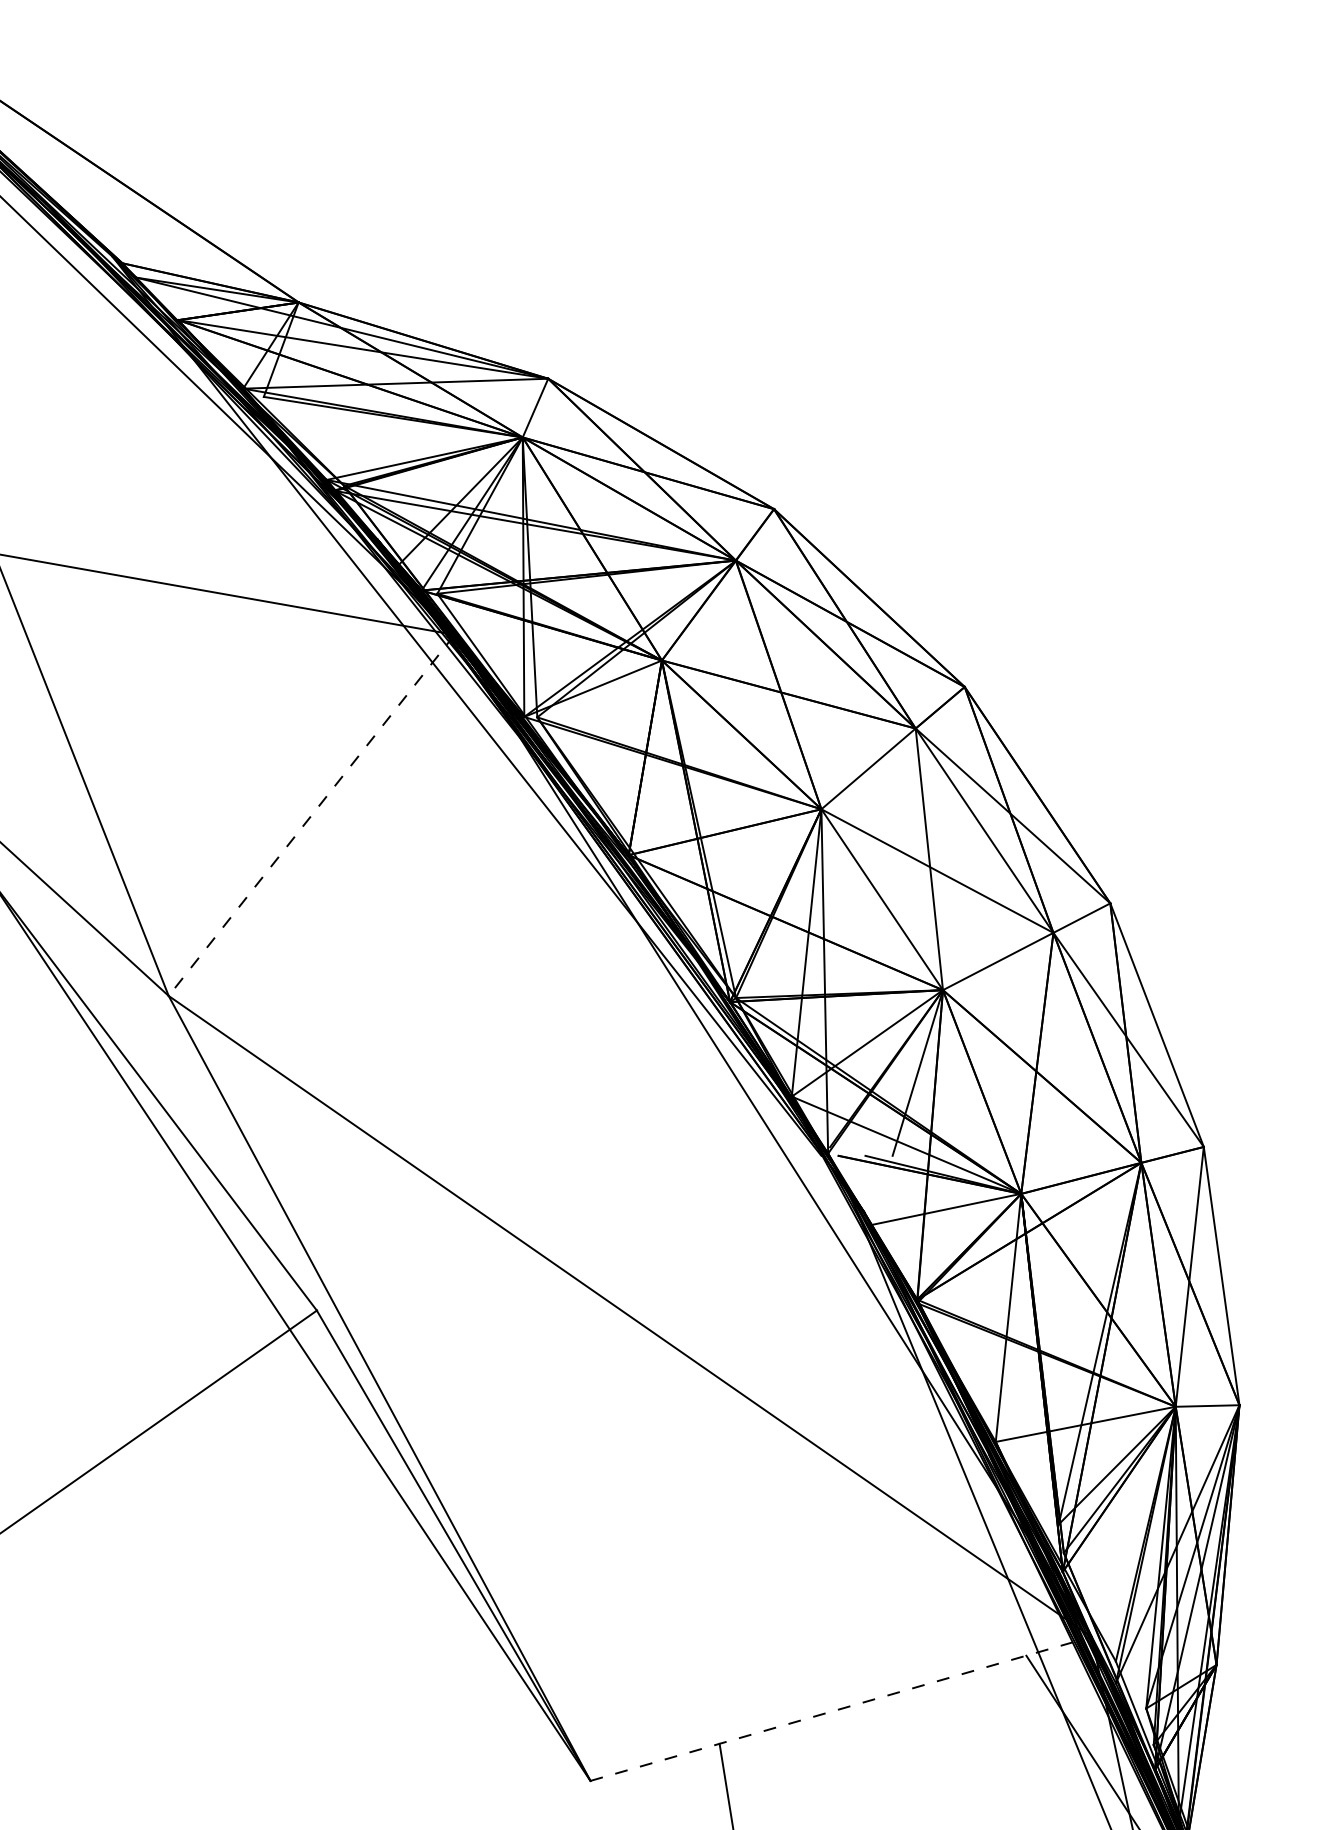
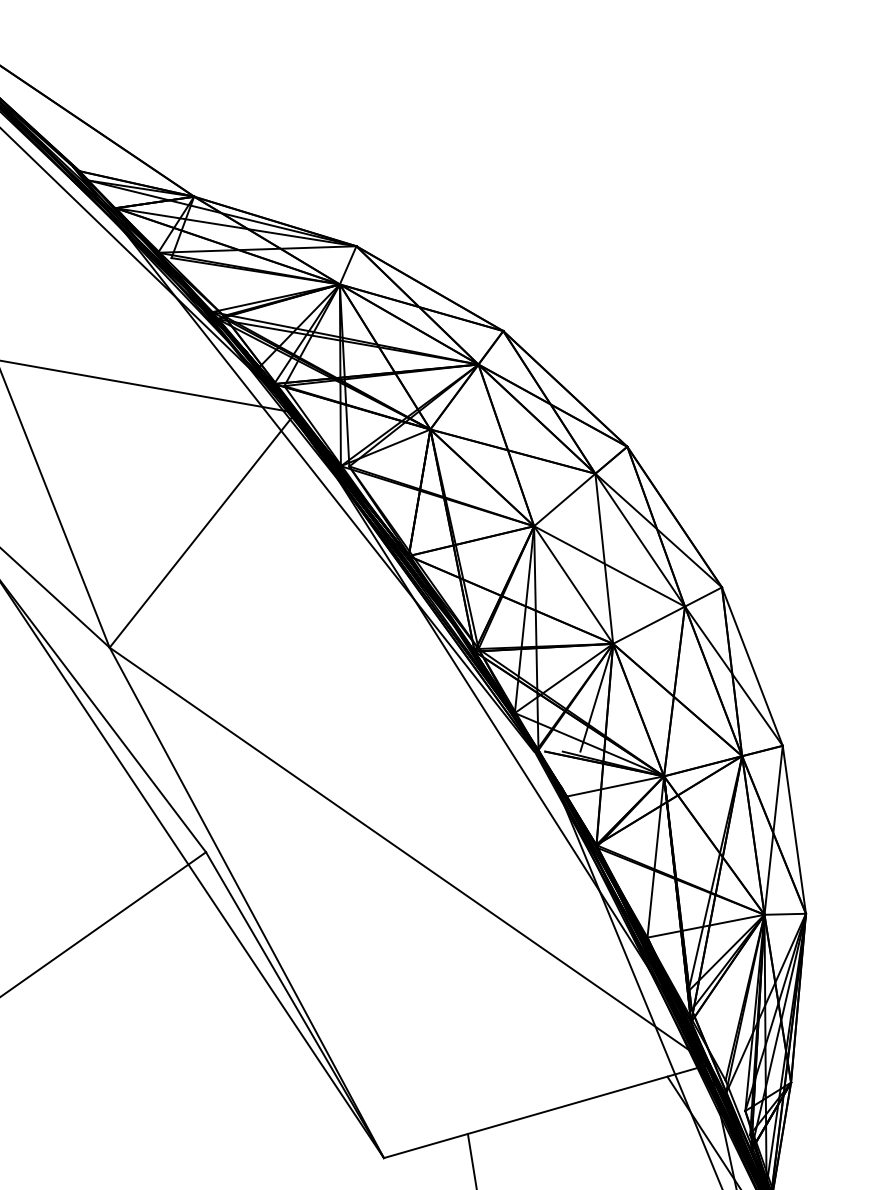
line: (311, 815) -> (202, 530), dashed -> solid
line: (840, 1709) -> (546, 1111), dashed -> solid

